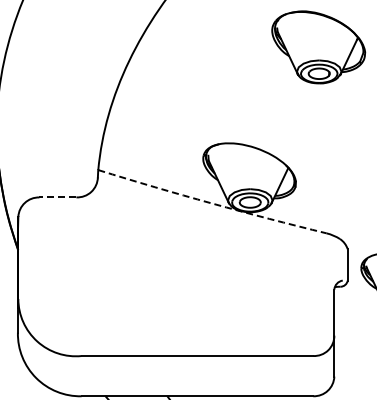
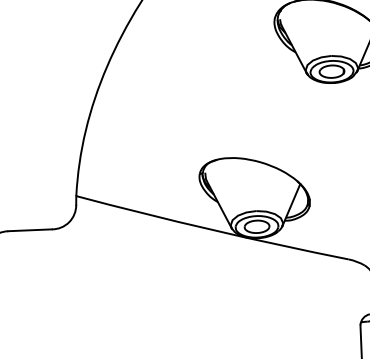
line: (57, 197) -> (29, 230), dashed -> solid
arc: (211, 203) -> (211, 229), dashed -> solid

